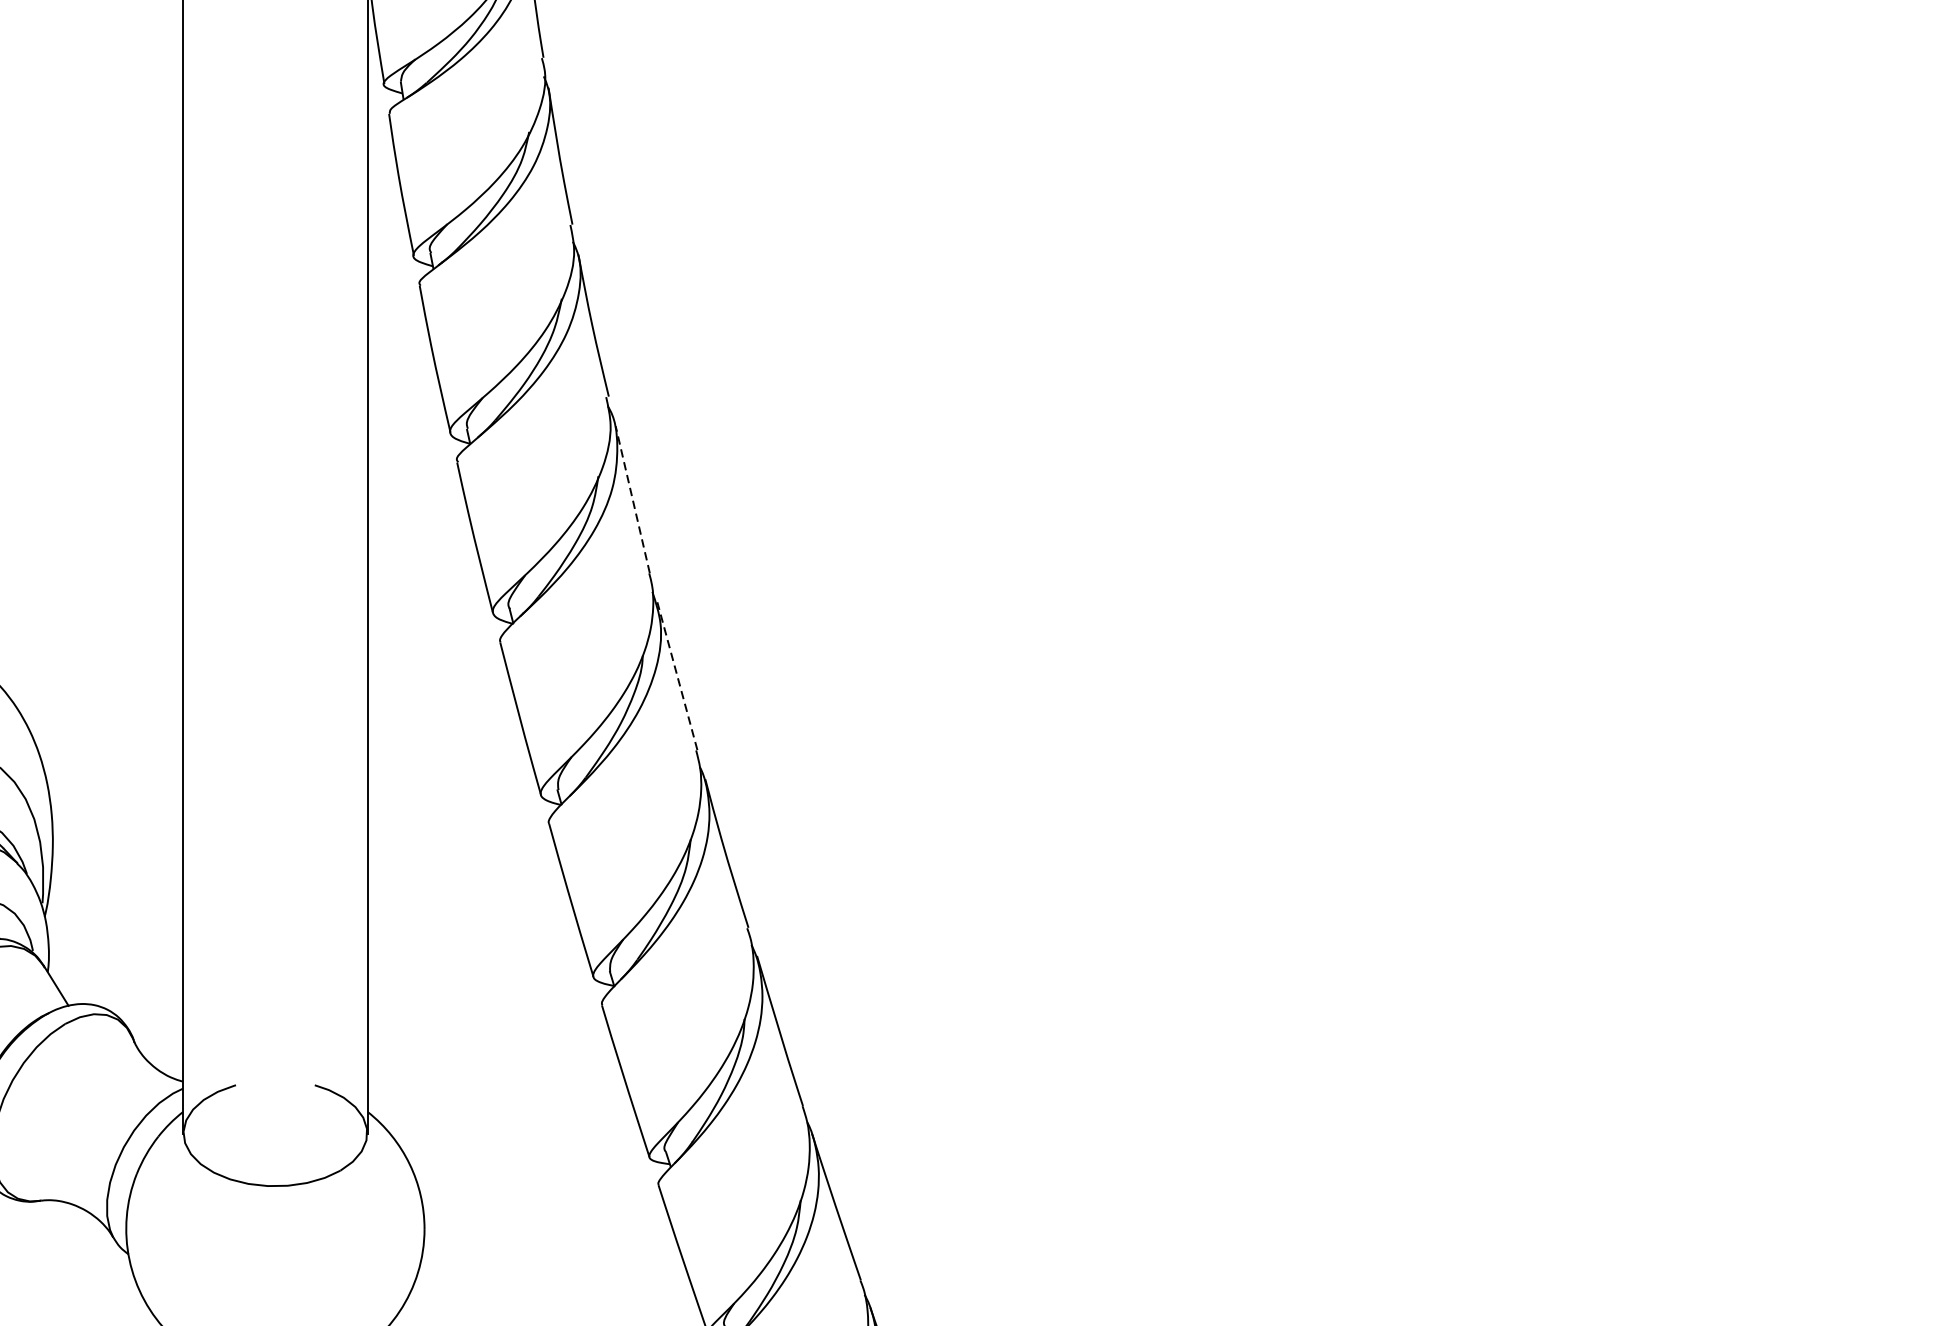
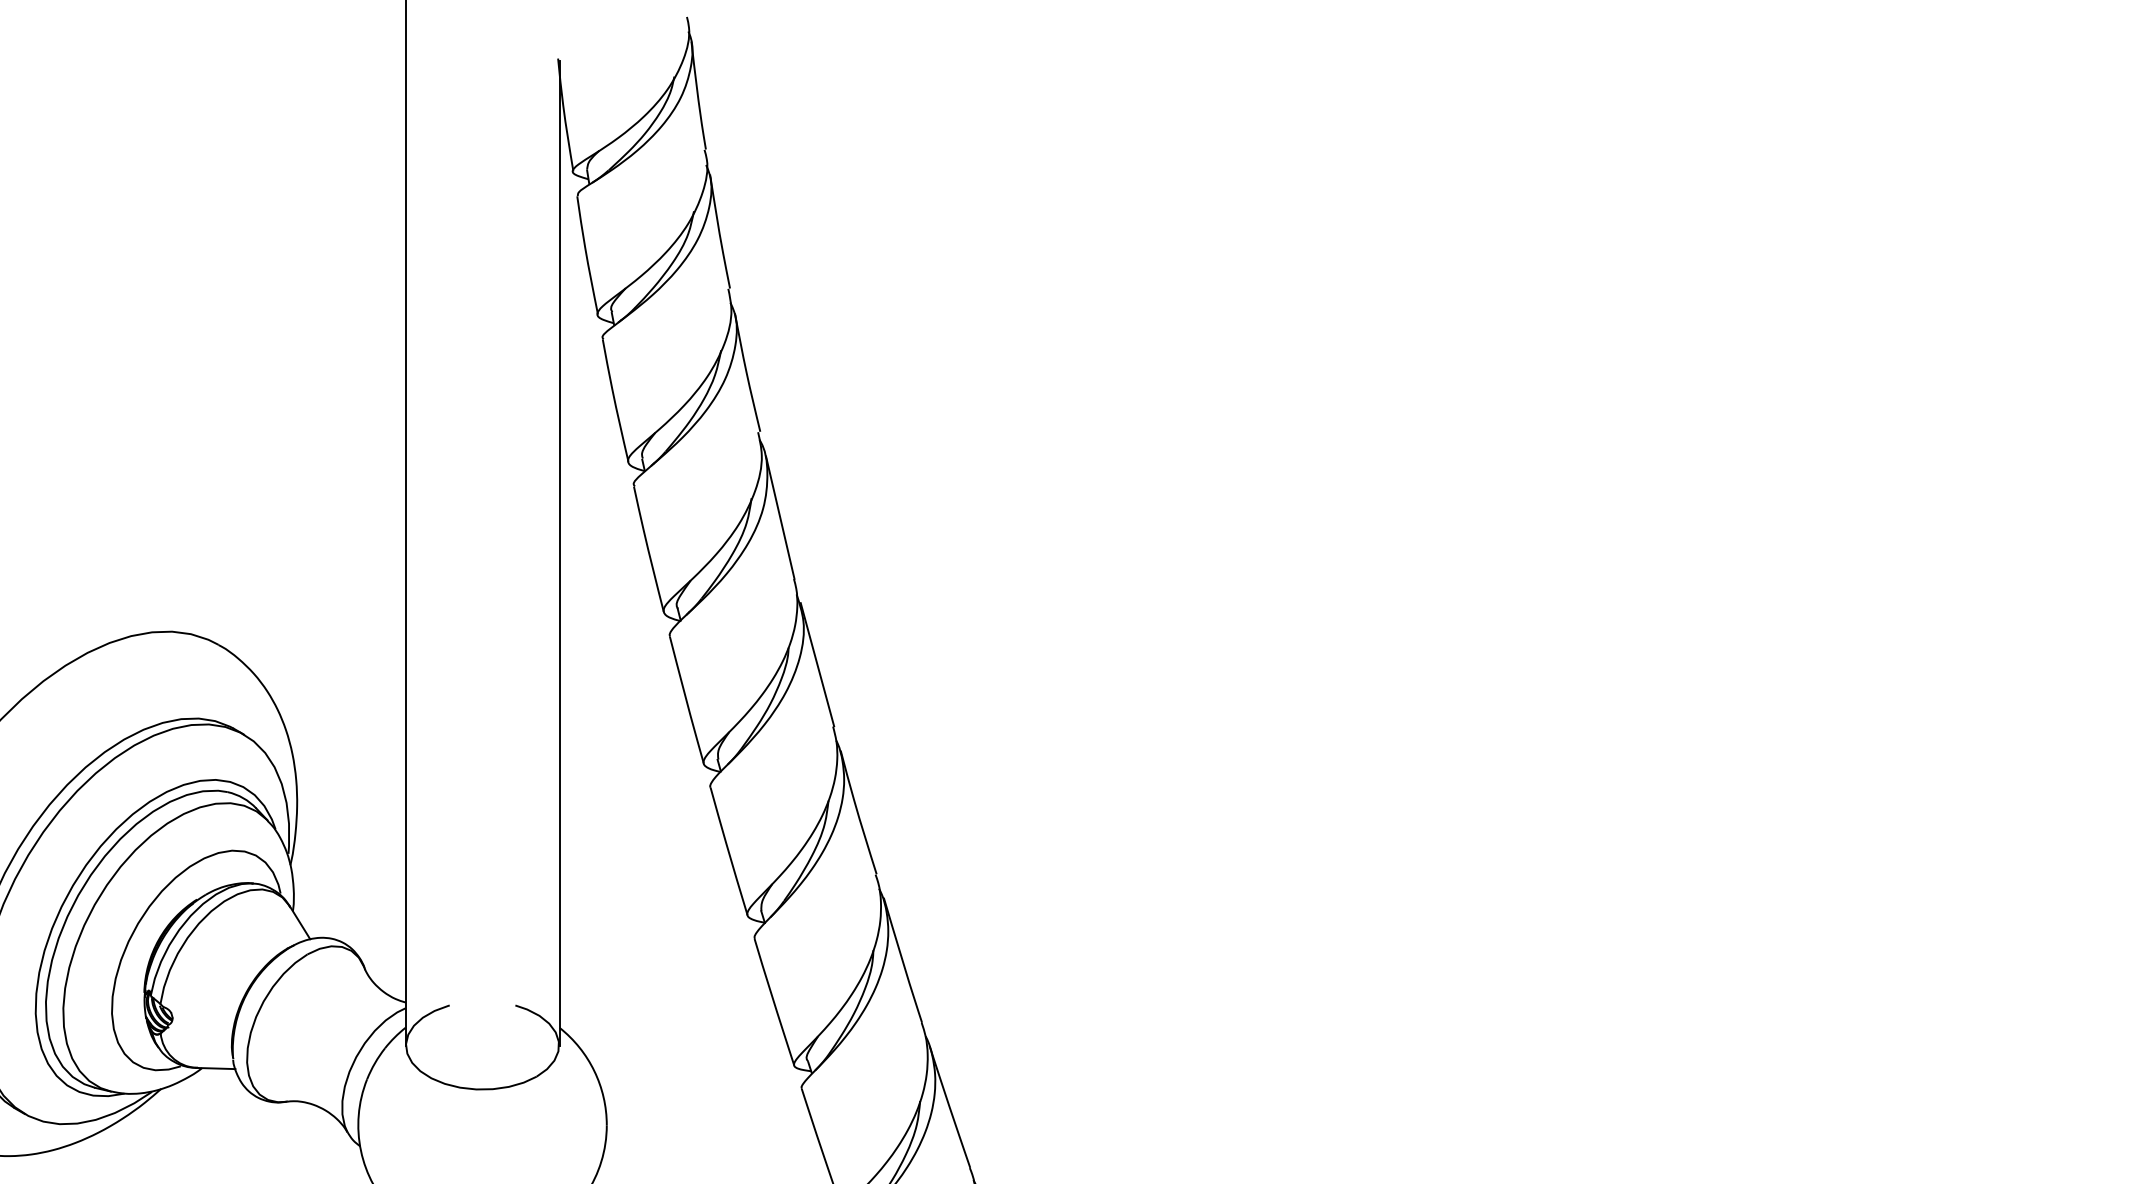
line: (633, 499) -> (780, 517), dashed -> solid
line: (677, 675) -> (817, 664), dashed -> solid

